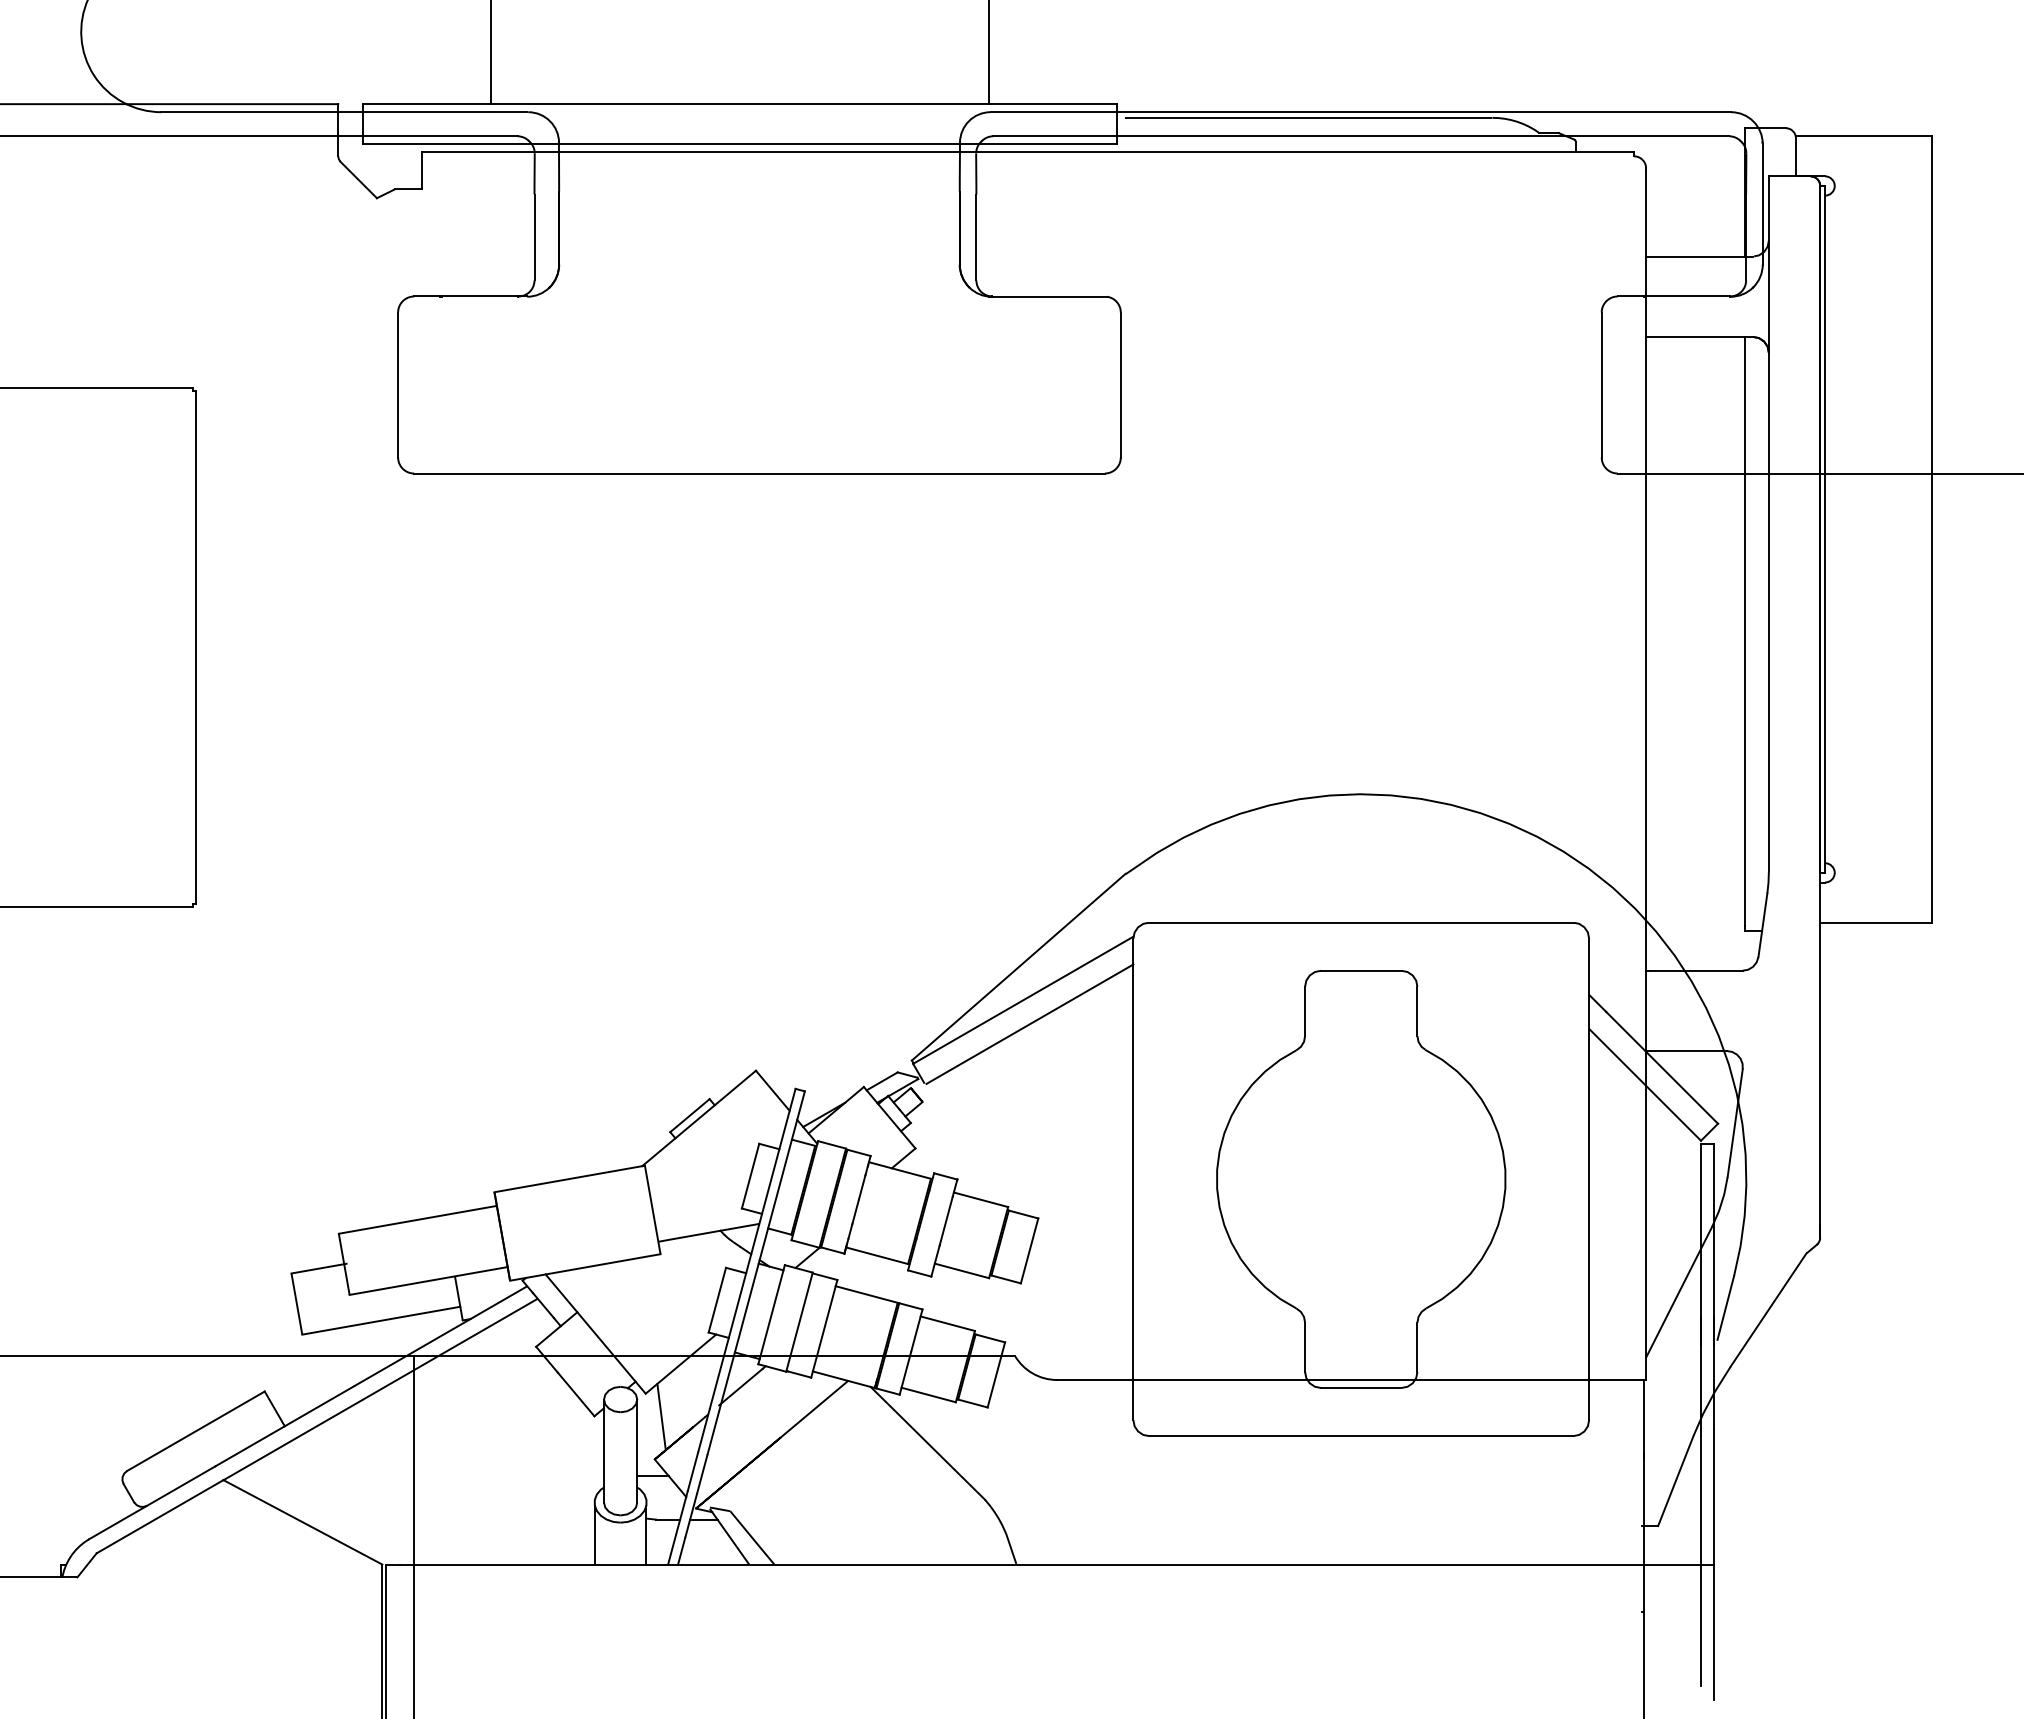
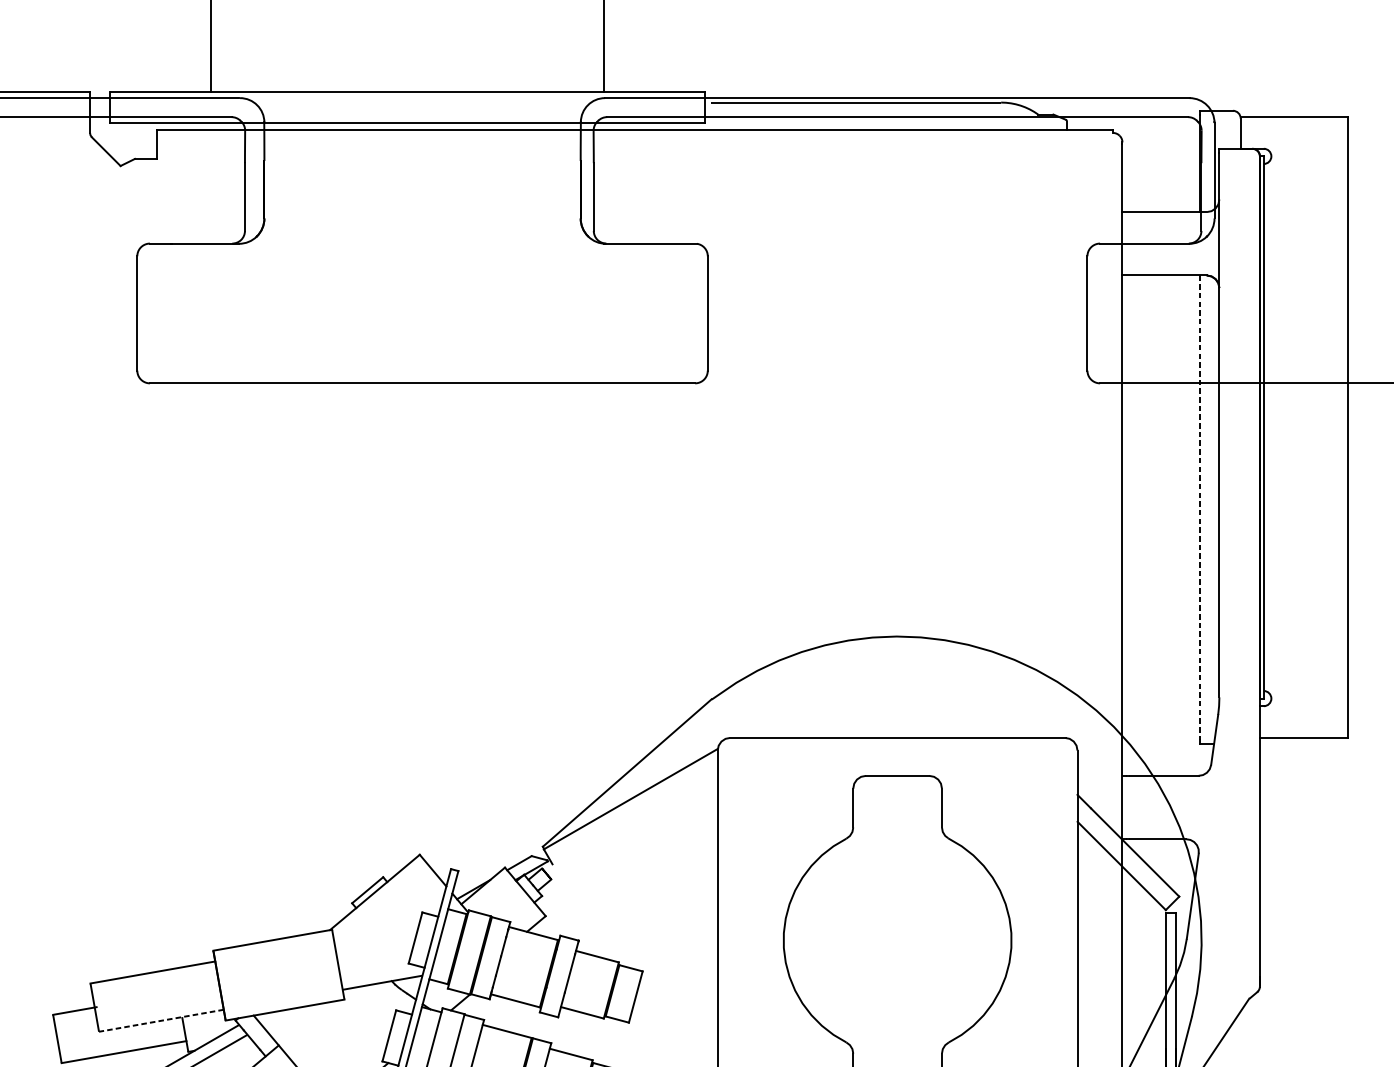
line: (1744, 631) -> (1200, 508), solid -> dashed
line: (1029, 1023) -> (635, 817), removed
line: (428, 1281) -> (161, 1021), solid -> dashed

